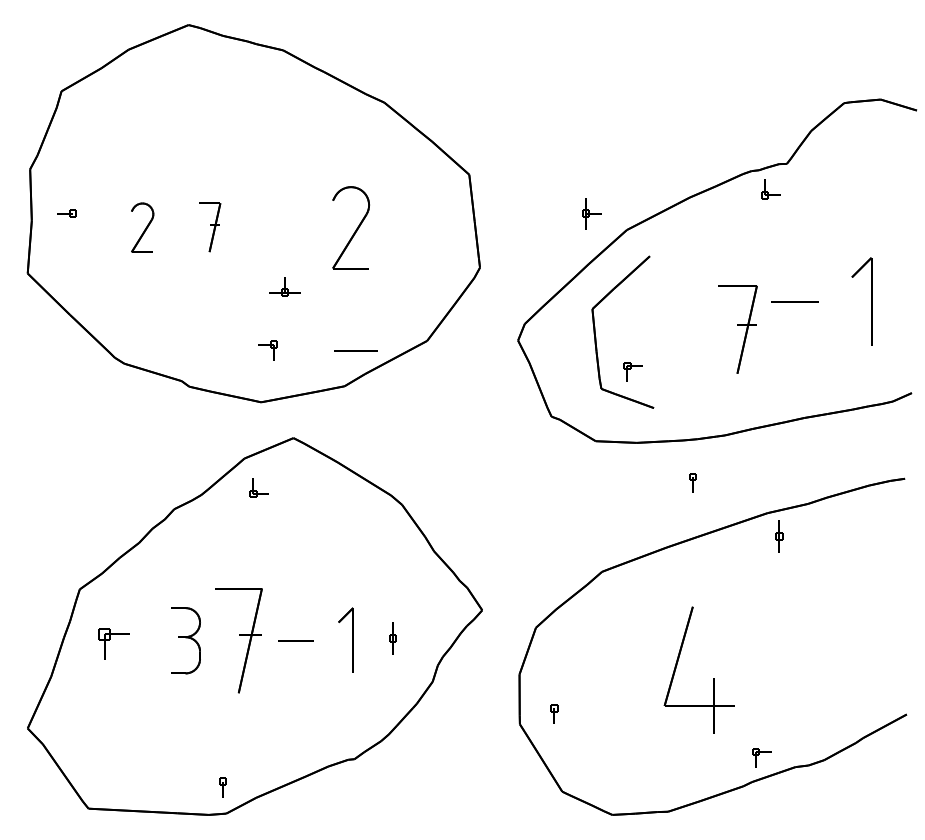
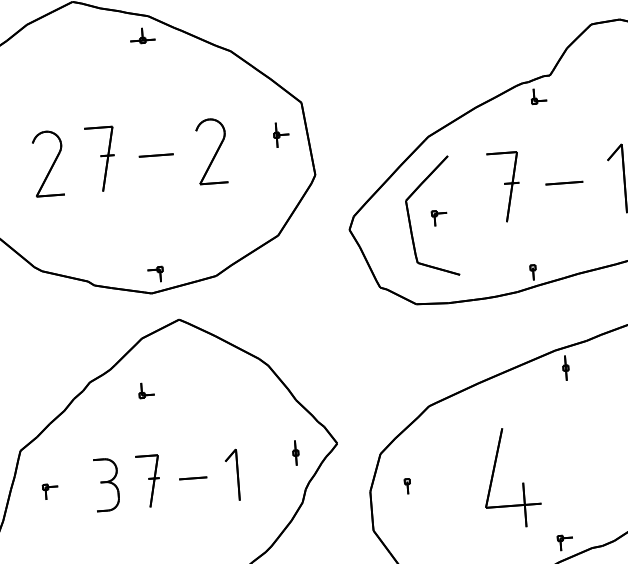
part: (591, 213) -> (281, 134), moved
part: (142, 227) -> (48, 163), size x1.67
part: (209, 227) -> (100, 159), size x1.67
part: (284, 286) -> (142, 35), moved
part: (737, 329) -> (504, 187), moved
part: (267, 350) -> (155, 274), moved
line: (355, 350) -> (155, 155), moved
part: (632, 371) -> (438, 217), moved
part: (692, 482) -> (532, 272), moved
part: (258, 487) -> (145, 390), moved
part: (392, 638) -> (295, 453), moved
part: (239, 640) -> (148, 481), size x0.62
part: (113, 643) -> (50, 491), size x0.62
part: (554, 713) -> (407, 485), moved

